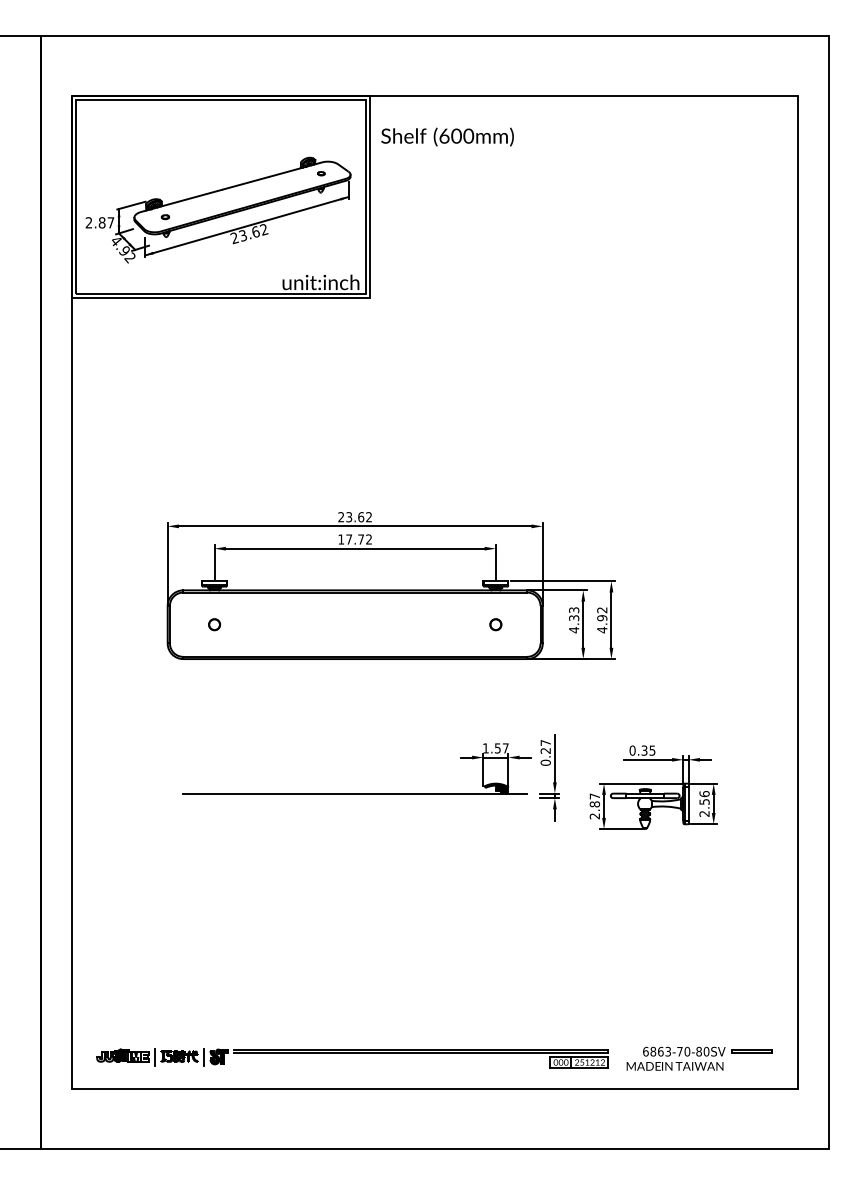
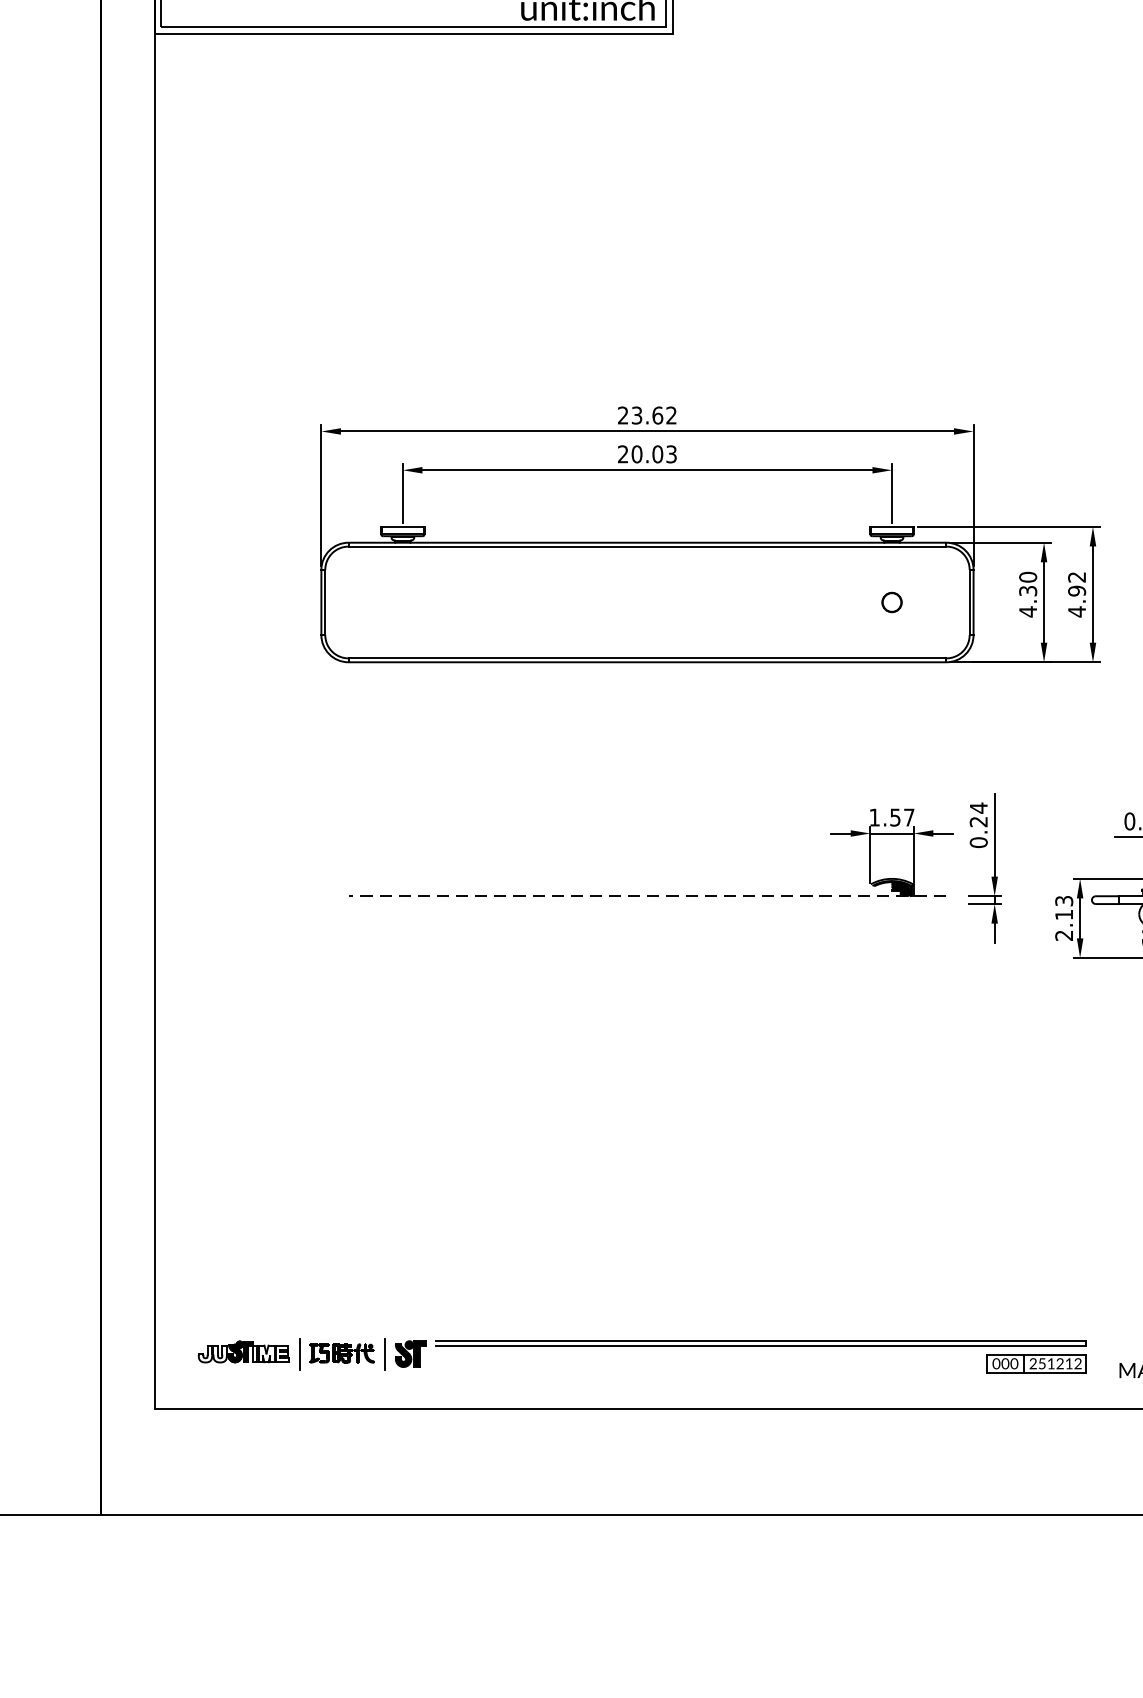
text: (354, 539) -> (646, 454), 17.72 -> 20.03
text: (574, 610) -> (1028, 577), 4.33 -> 4.30
part: (214, 624) -> (402, 602), removed
text: (545, 742) -> (978, 807), 0.27 -> 0.24
line: (355, 793) -> (647, 895), solid -> dashed
text: (594, 800) -> (1063, 908), 2.87 -> 2.13

